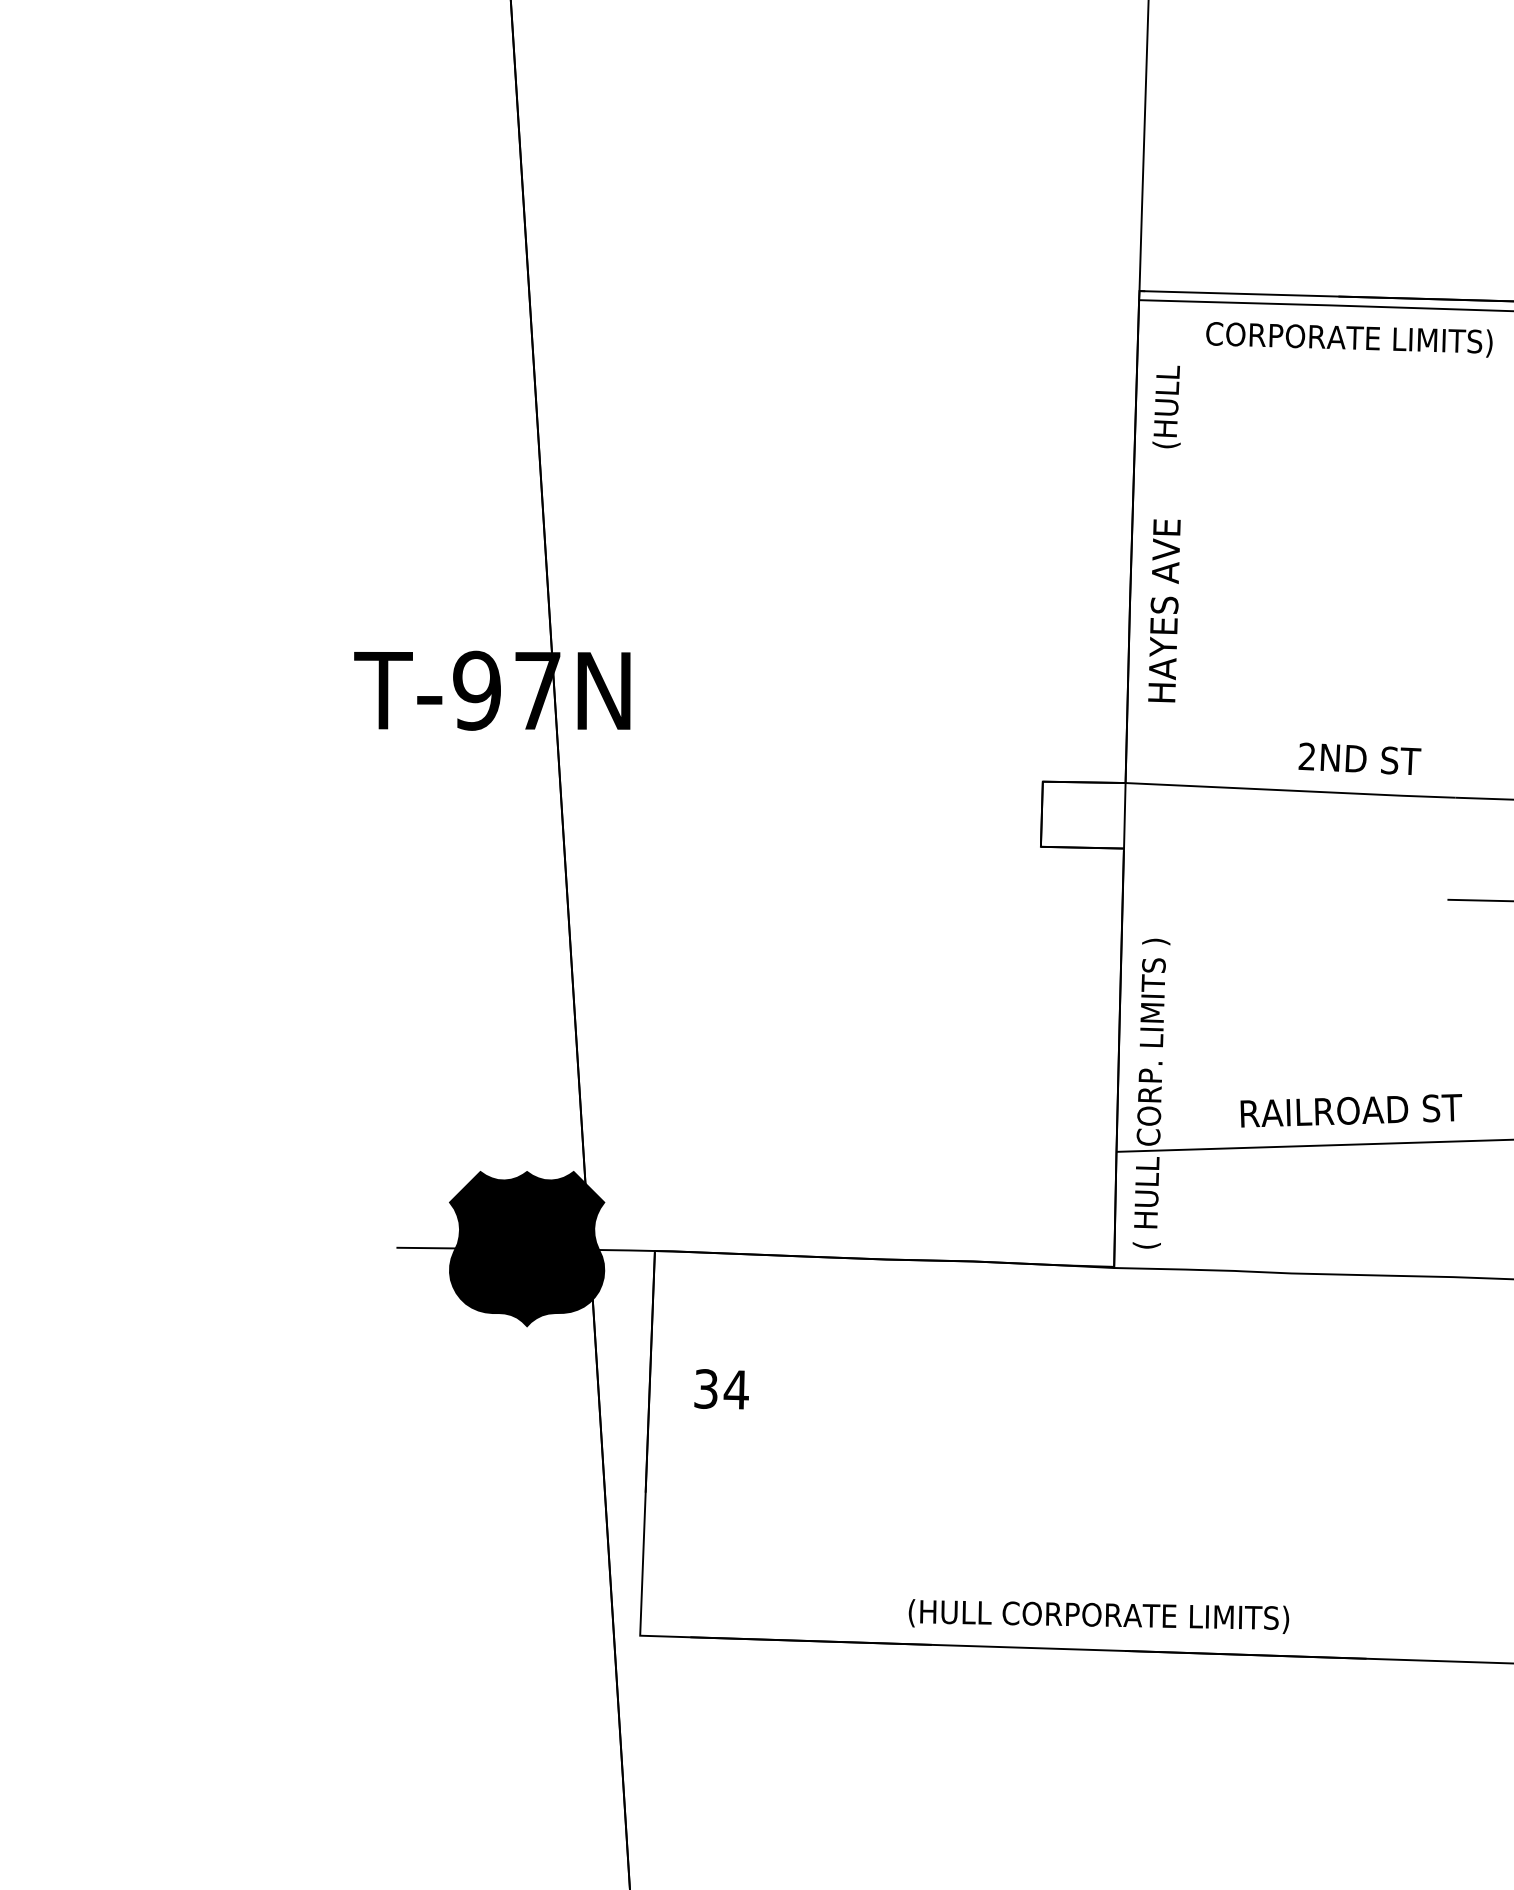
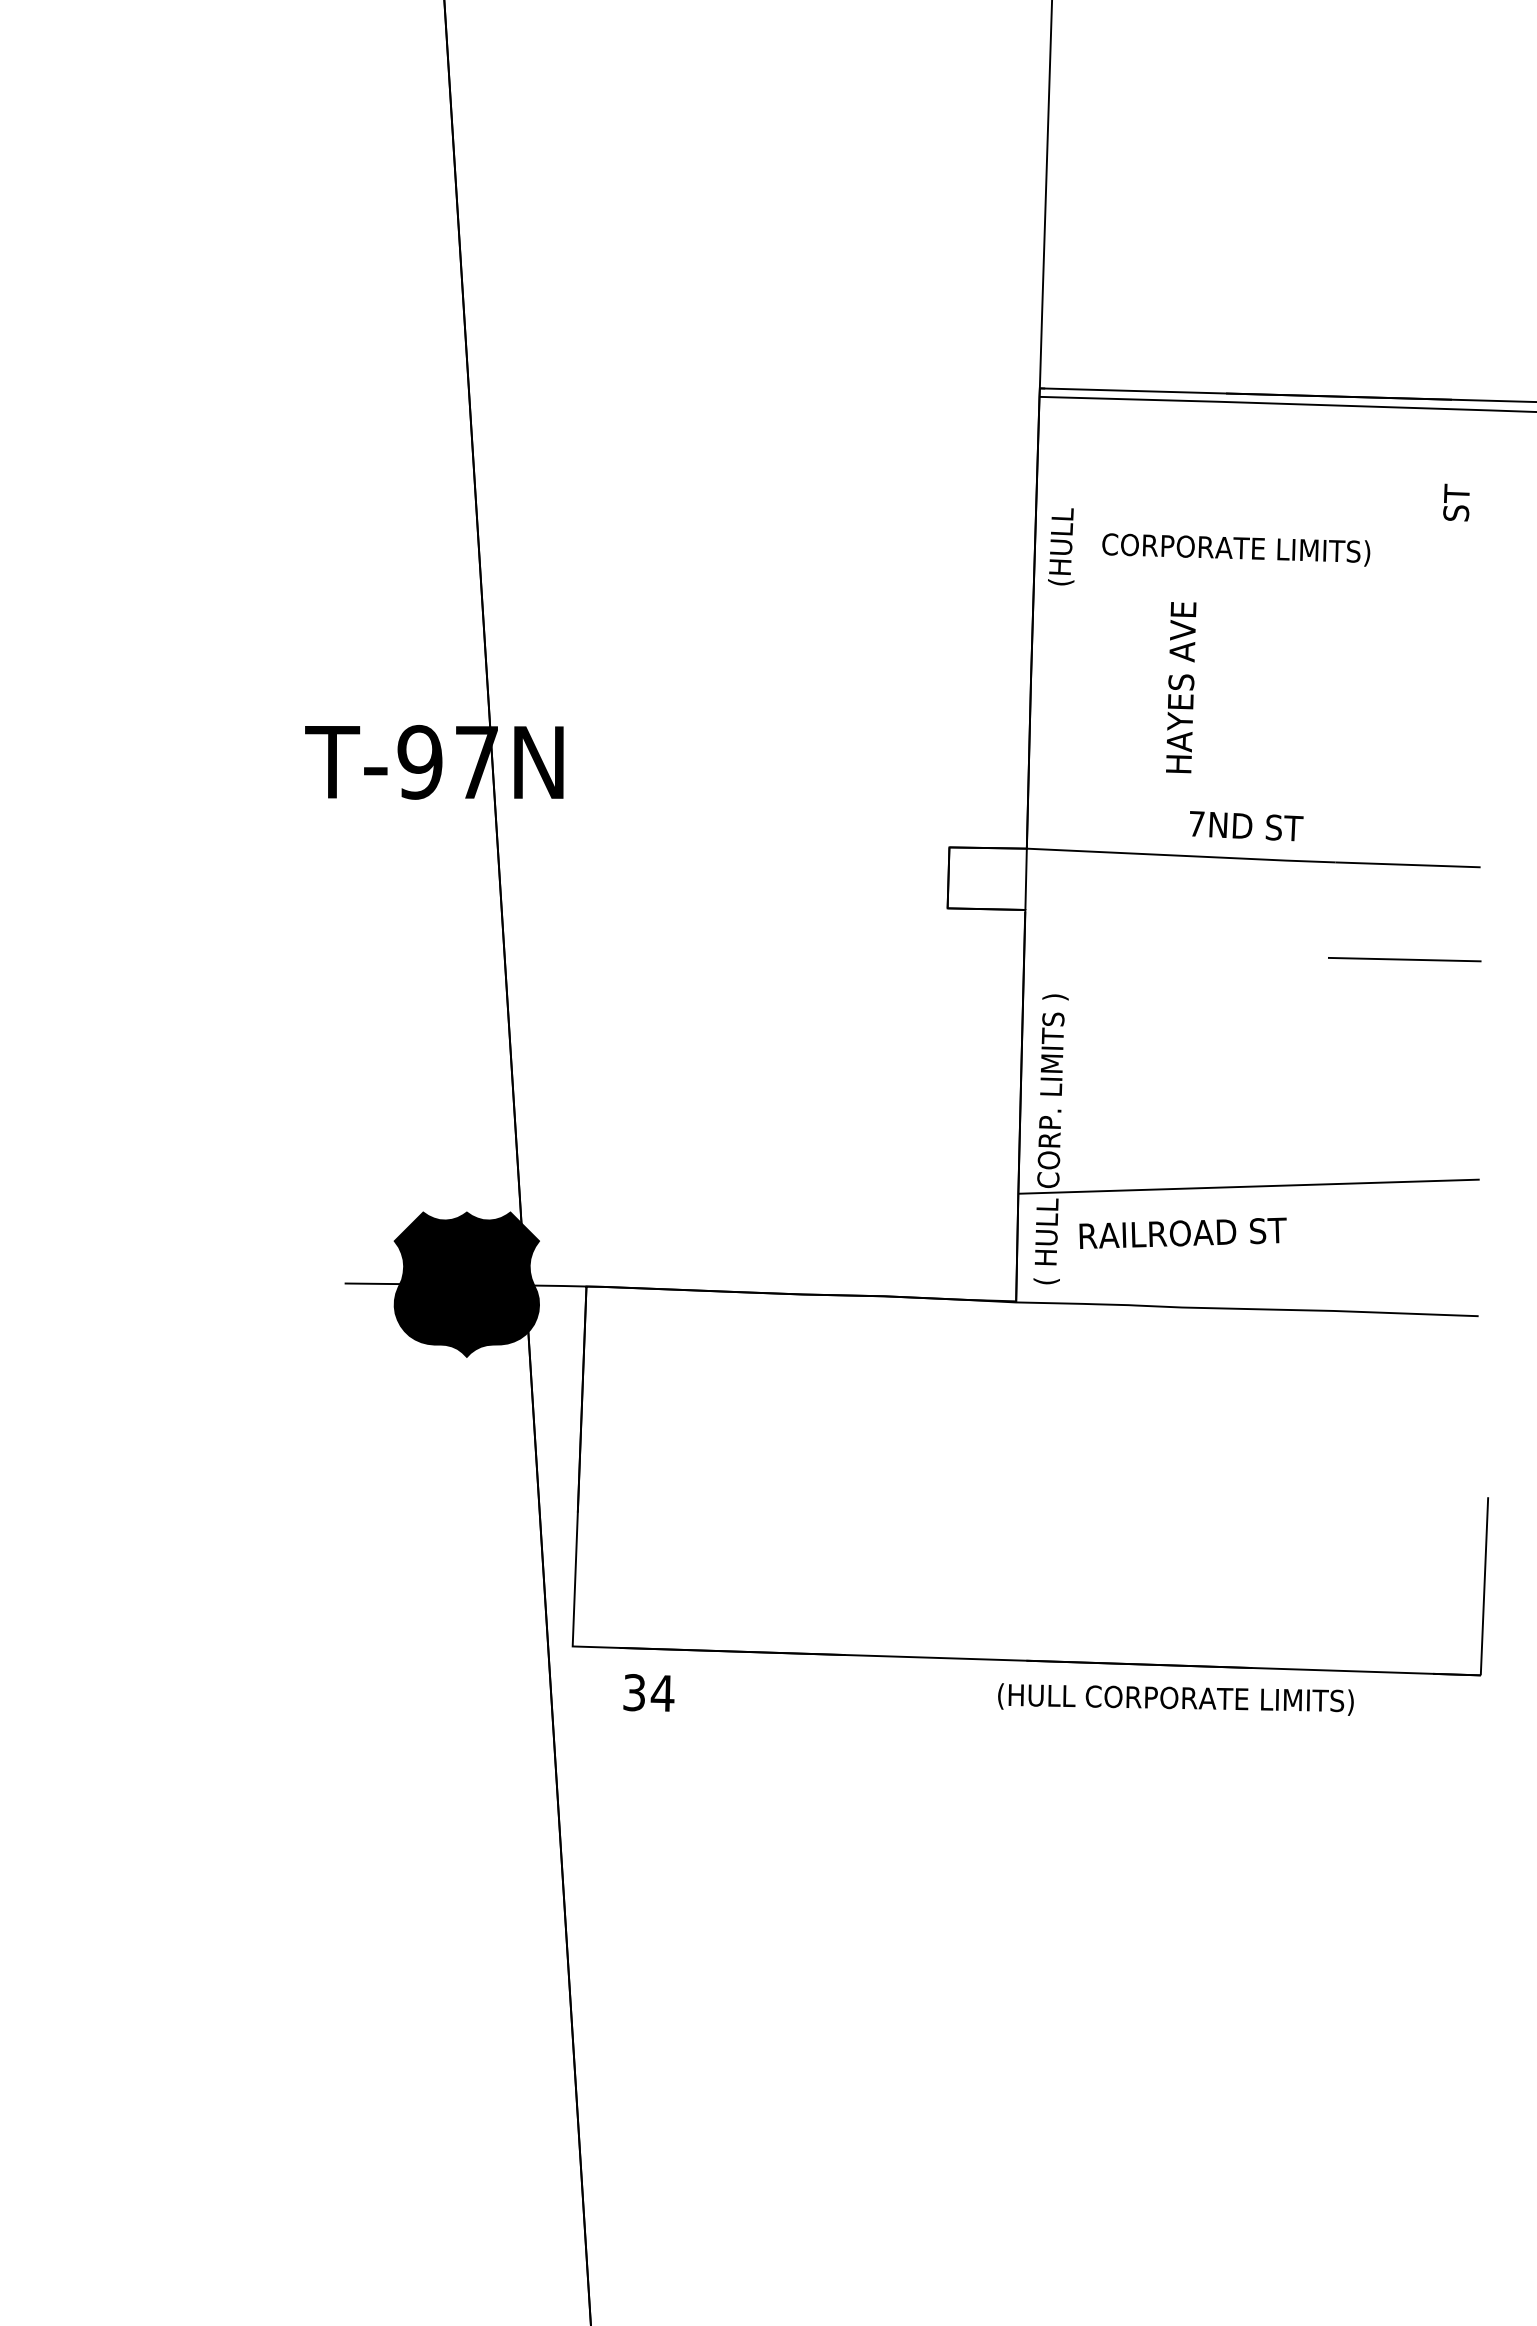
text: (1349, 339) -> (1236, 549), moved
text: (1166, 406) -> (1061, 546), moved
text: (1164, 610) -> (1181, 687), moved
text: (1306, 756) -> (1196, 823), 2ND -> 7ND
text: (1350, 1109) -> (1182, 1232), moved
text: (721, 1388) -> (648, 1692), moved
text: (1098, 1616) -> (1175, 1699), moved

